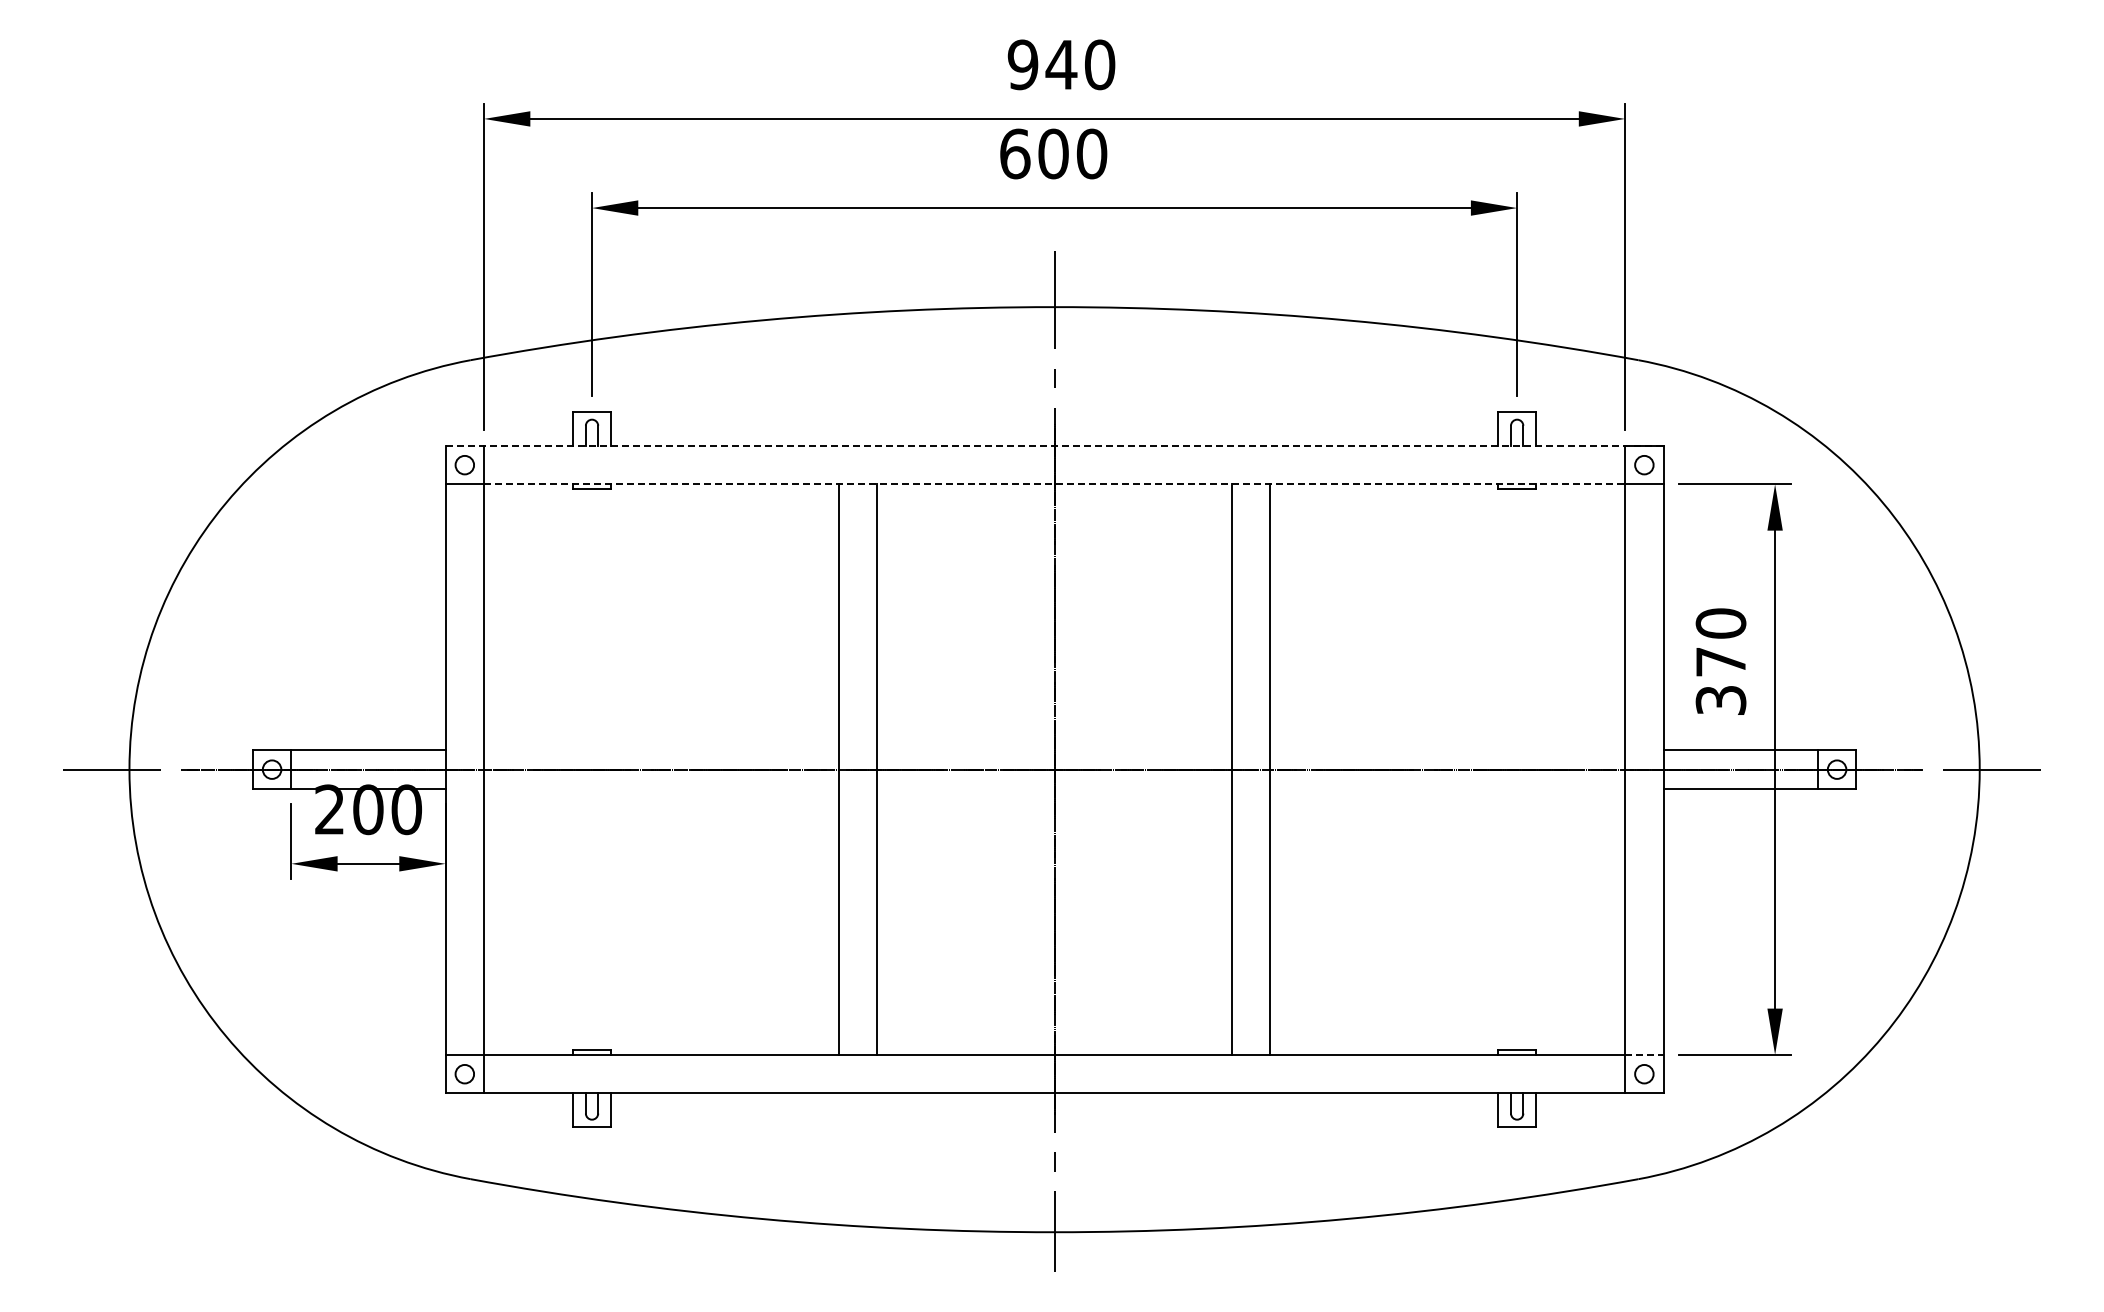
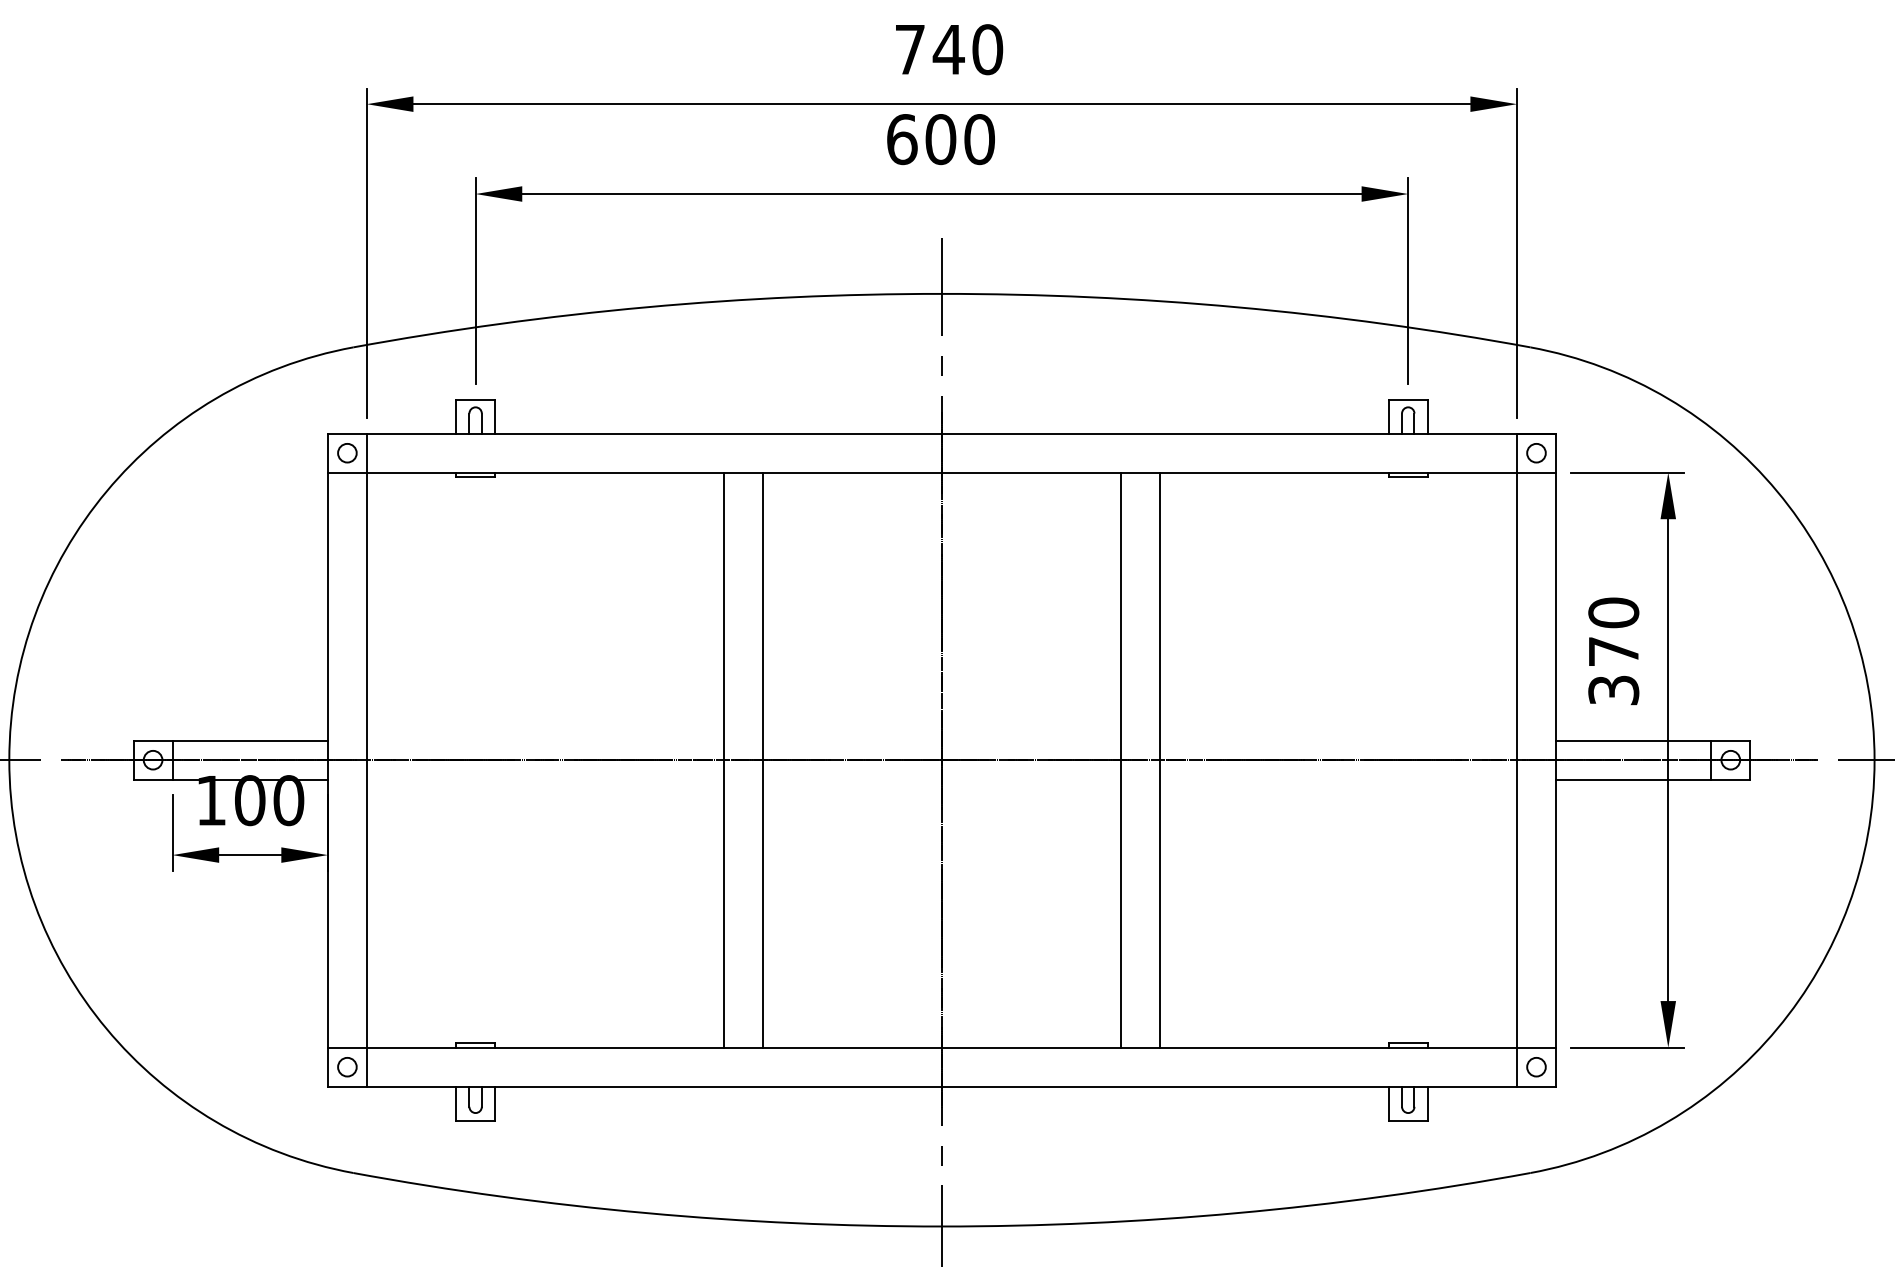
text: (1022, 64) -> (909, 49), 940 -> 740
line: (1055, 445) -> (942, 433), dashed -> solid
line: (1055, 484) -> (942, 472), dashed -> solid
text: (329, 809) -> (210, 800), 200 -> 100
line: (1644, 1054) -> (1536, 1047), dashed -> solid

